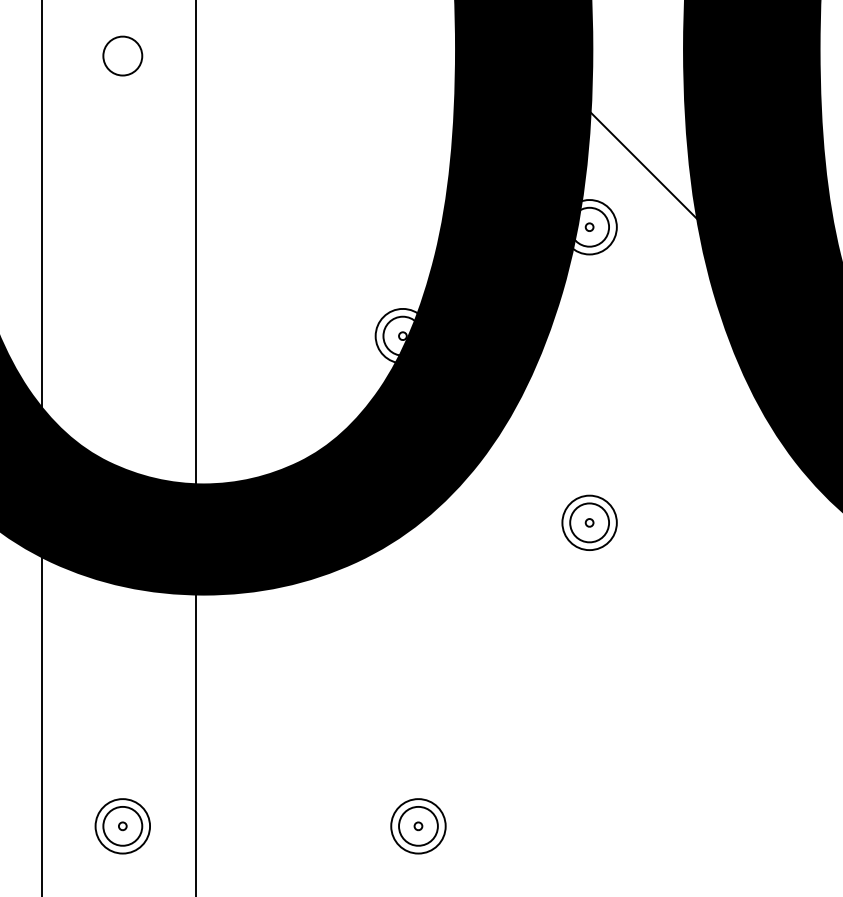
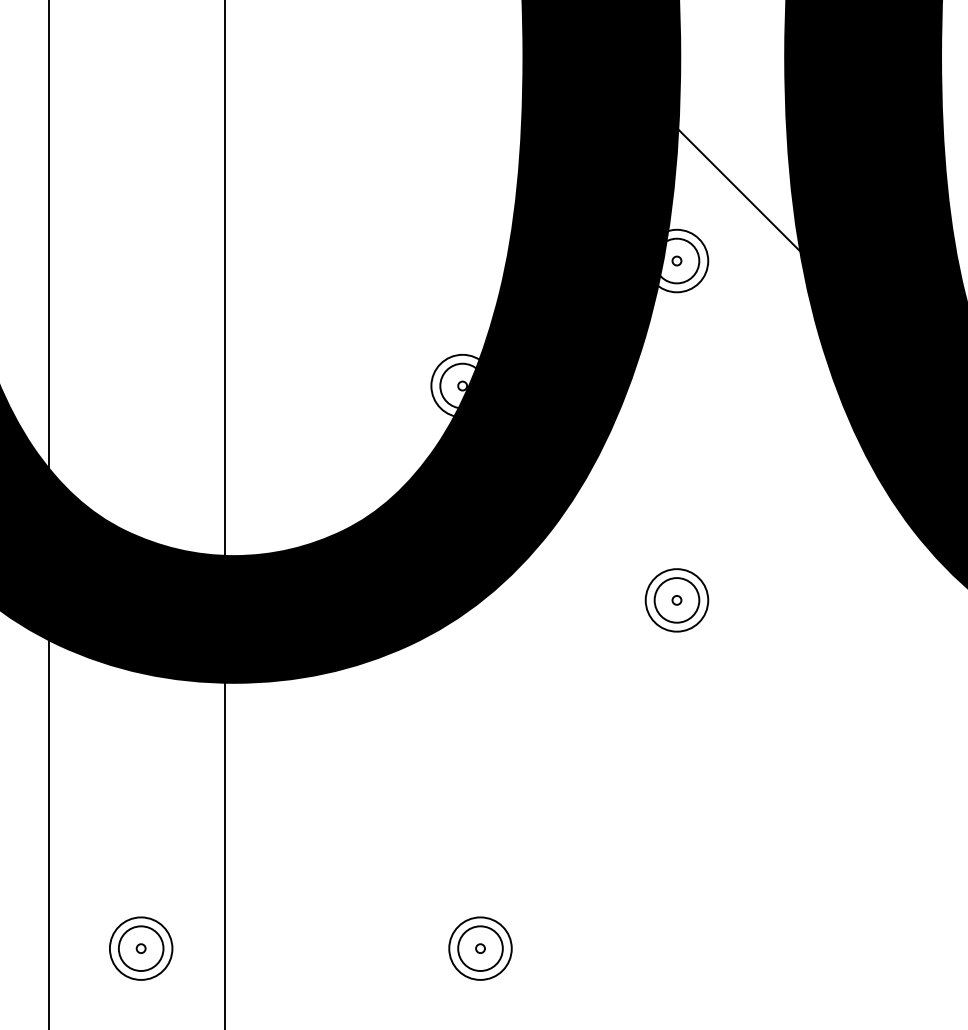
part: (122, 55) -> (140, 63), removed

